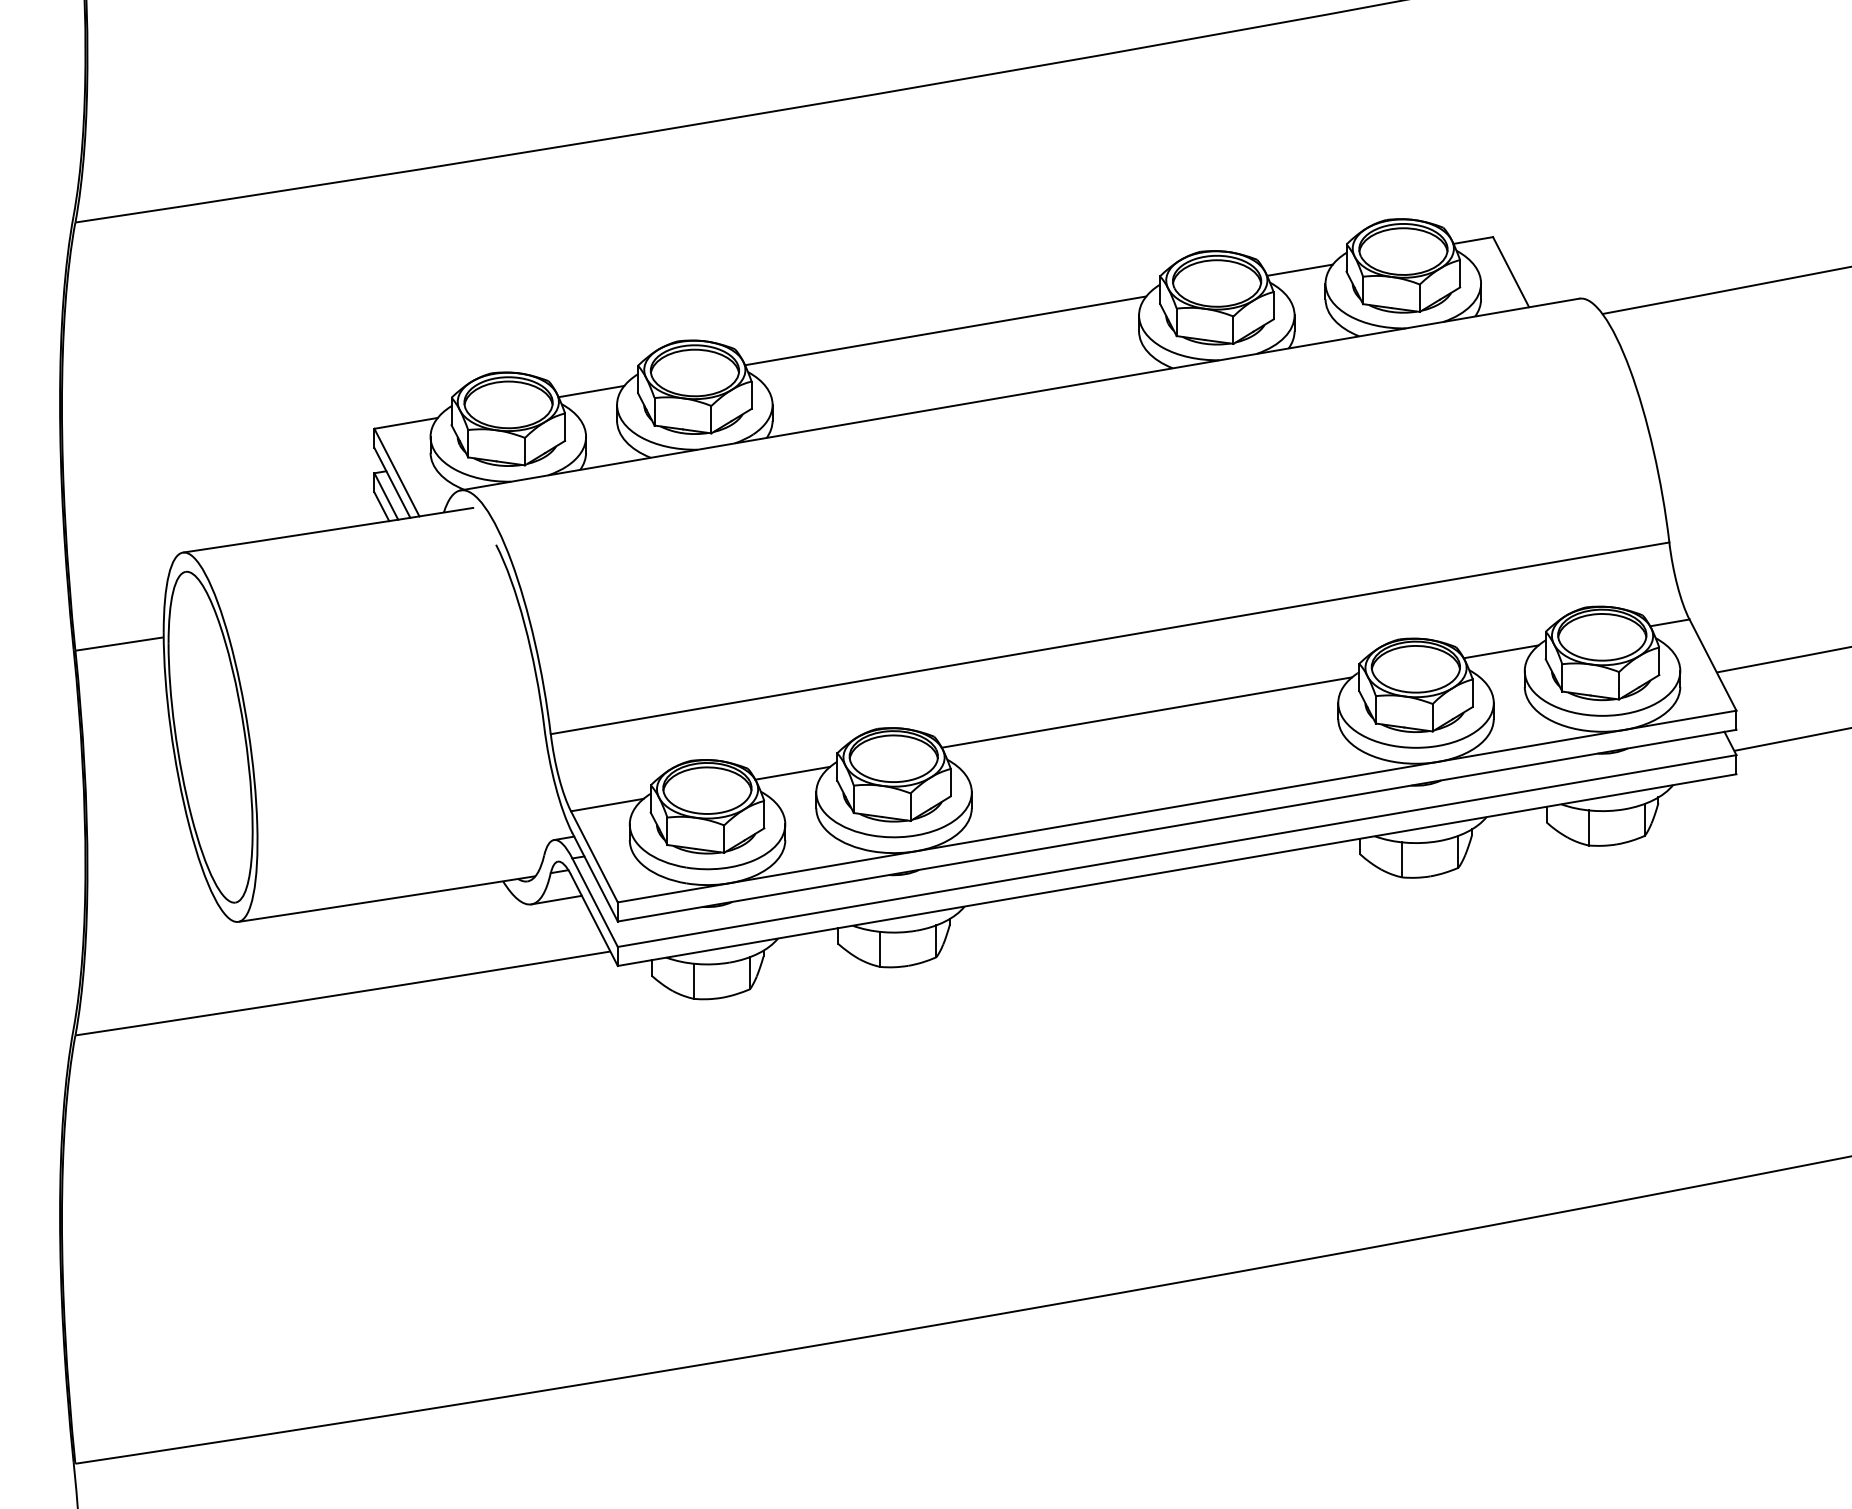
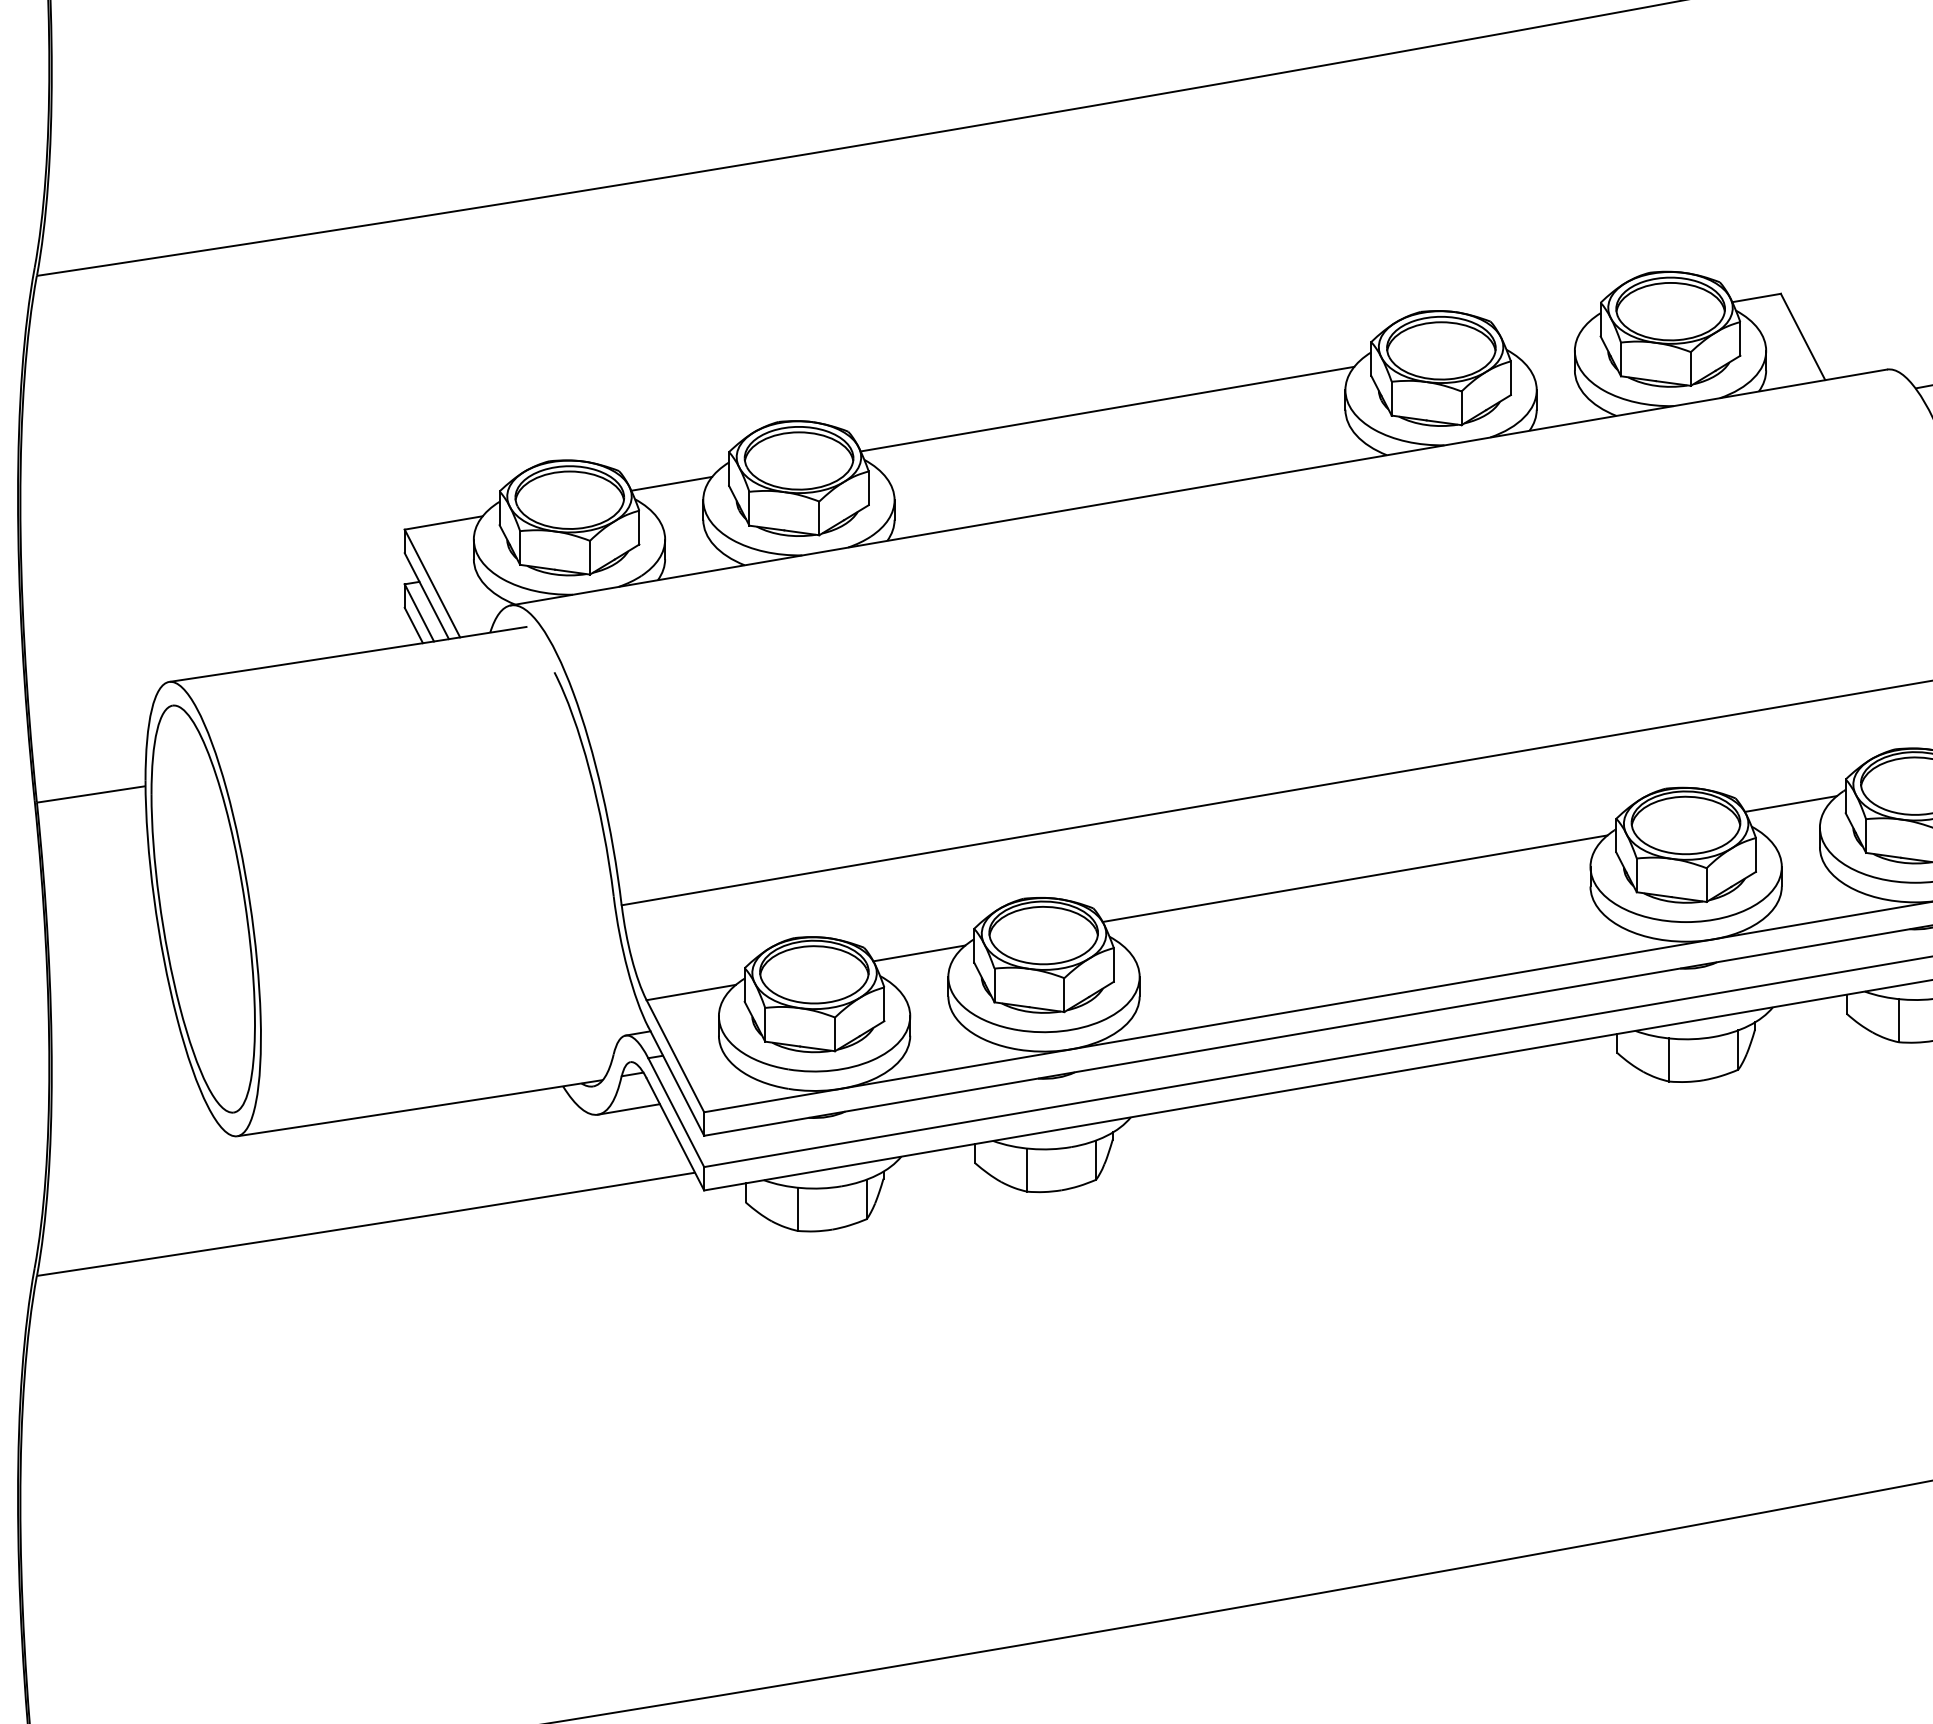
line: (1299, 269) -> (1542, 333), removed

